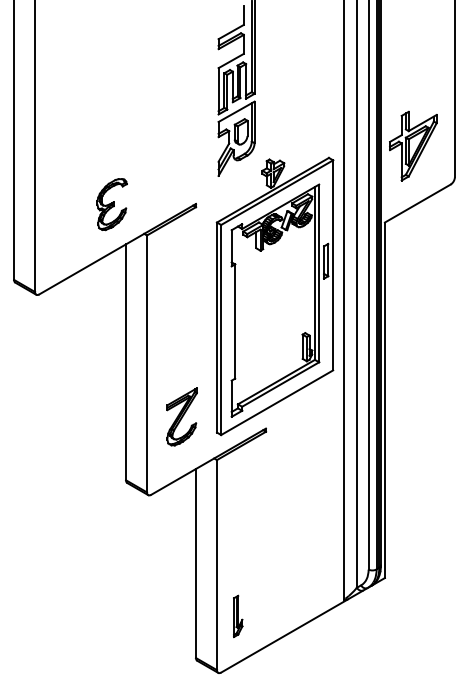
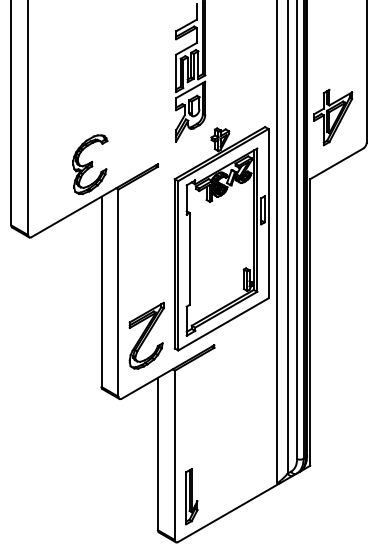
part: (112, 204) -> (90, 164), size x1.43
part: (182, 416) -> (147, 335), size x1.43
part: (238, 616) -> (192, 496), size x1.67

